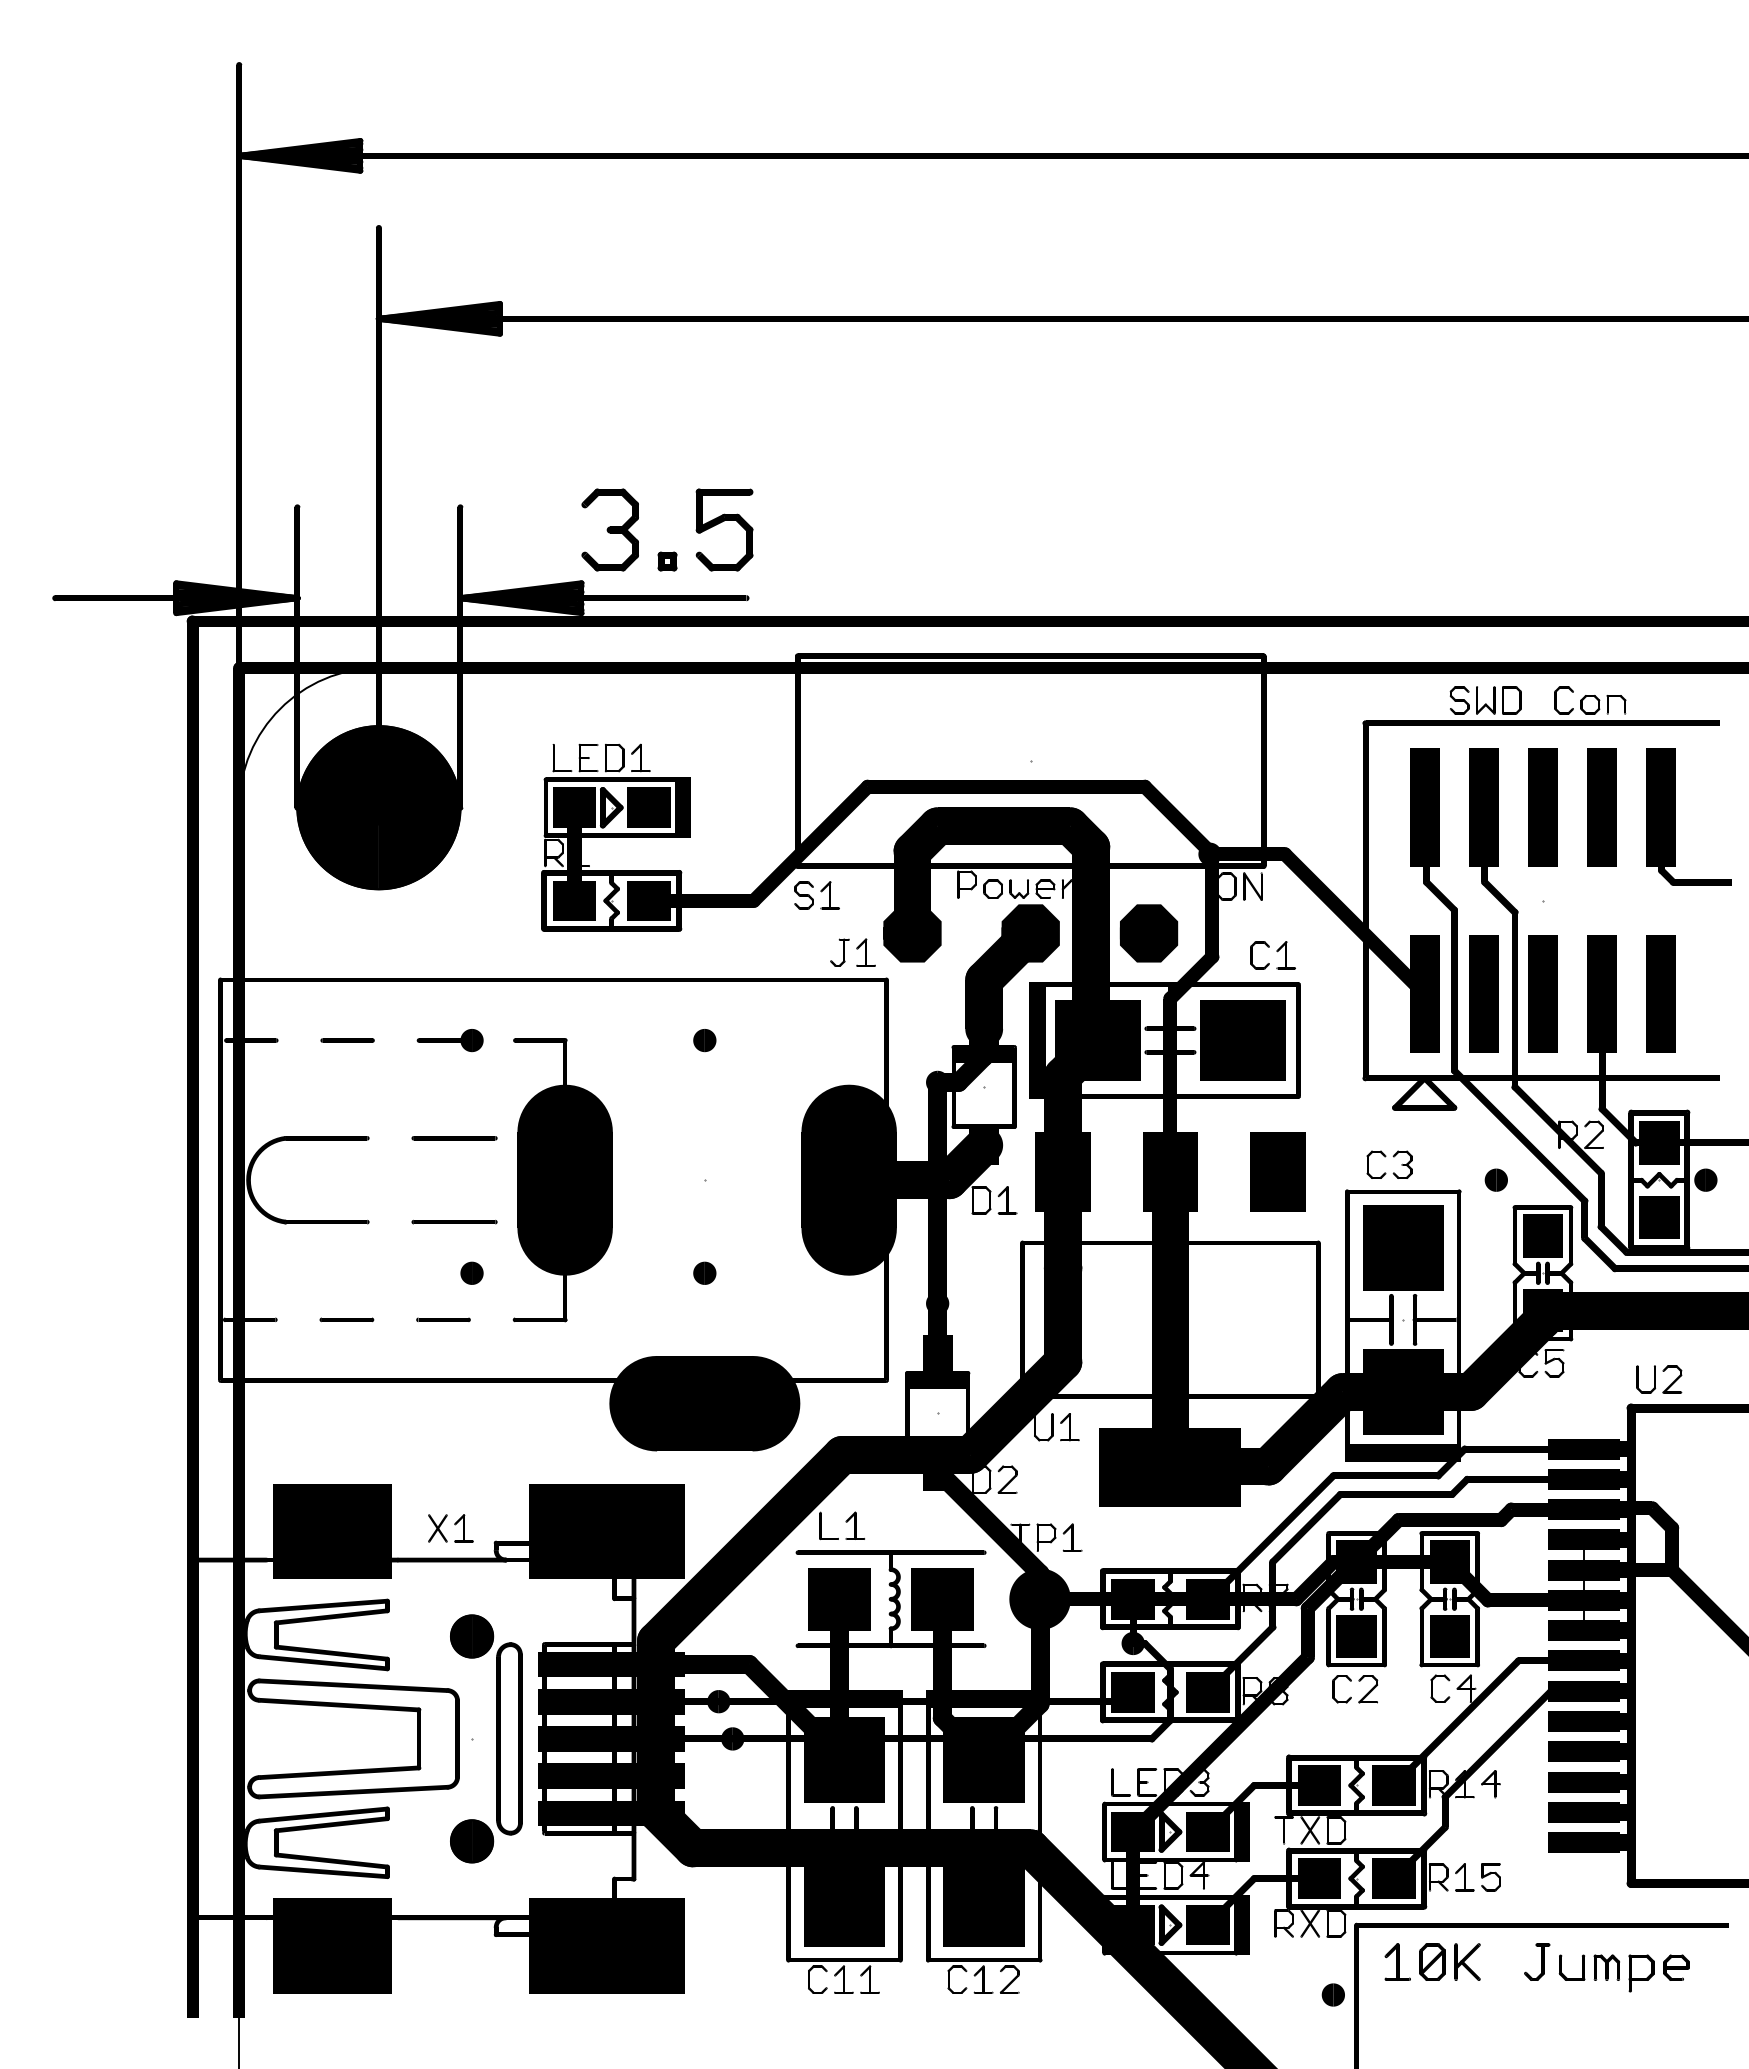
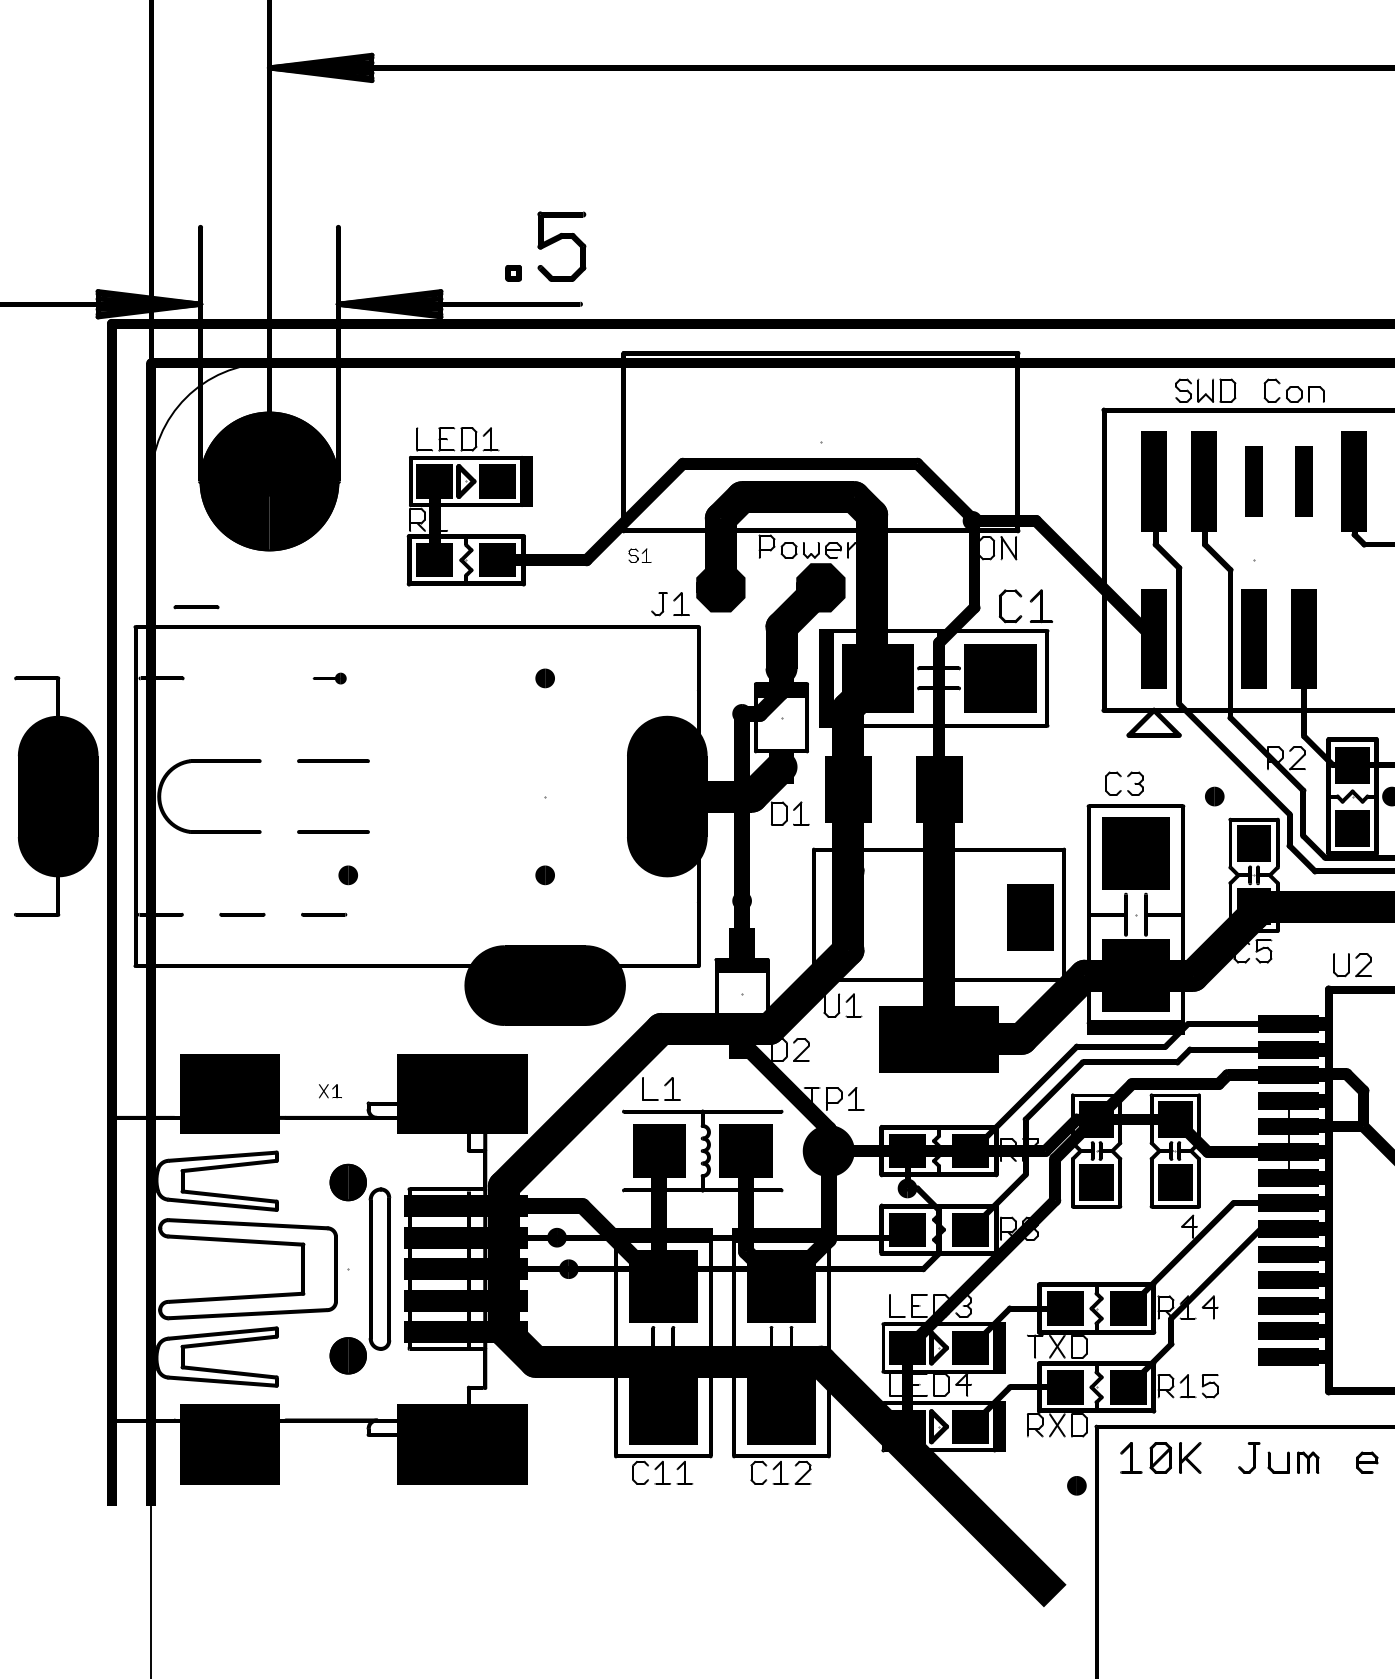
part: (609, 529) -> (464, 246), removed
part: (1542, 807) -> (1253, 481), size x0.7
part: (1601, 807) -> (1303, 481), size x0.7
part: (816, 895) -> (639, 555), size x0.6
part: (1148, 933) -> (920, 587), removed
part: (1272, 955) -> (1025, 606), size x1.4
part: (1483, 993) -> (1203, 638), removed
part: (1660, 993) -> (1353, 638), removed
line: (347, 1040) -> (196, 607), moved
part: (449, 1040) -> (329, 678), size x0.6
part: (1277, 1171) -> (1029, 916), moved
part: (562, 1180) -> (55, 796), moved
part: (450, 1528) -> (330, 1091), size x0.6
part: (1358, 1681) -> (1098, 1220), removed
part: (1432, 1688) -> (1160, 1226), removed
part: (1641, 1973) -> (1337, 1467), removed

